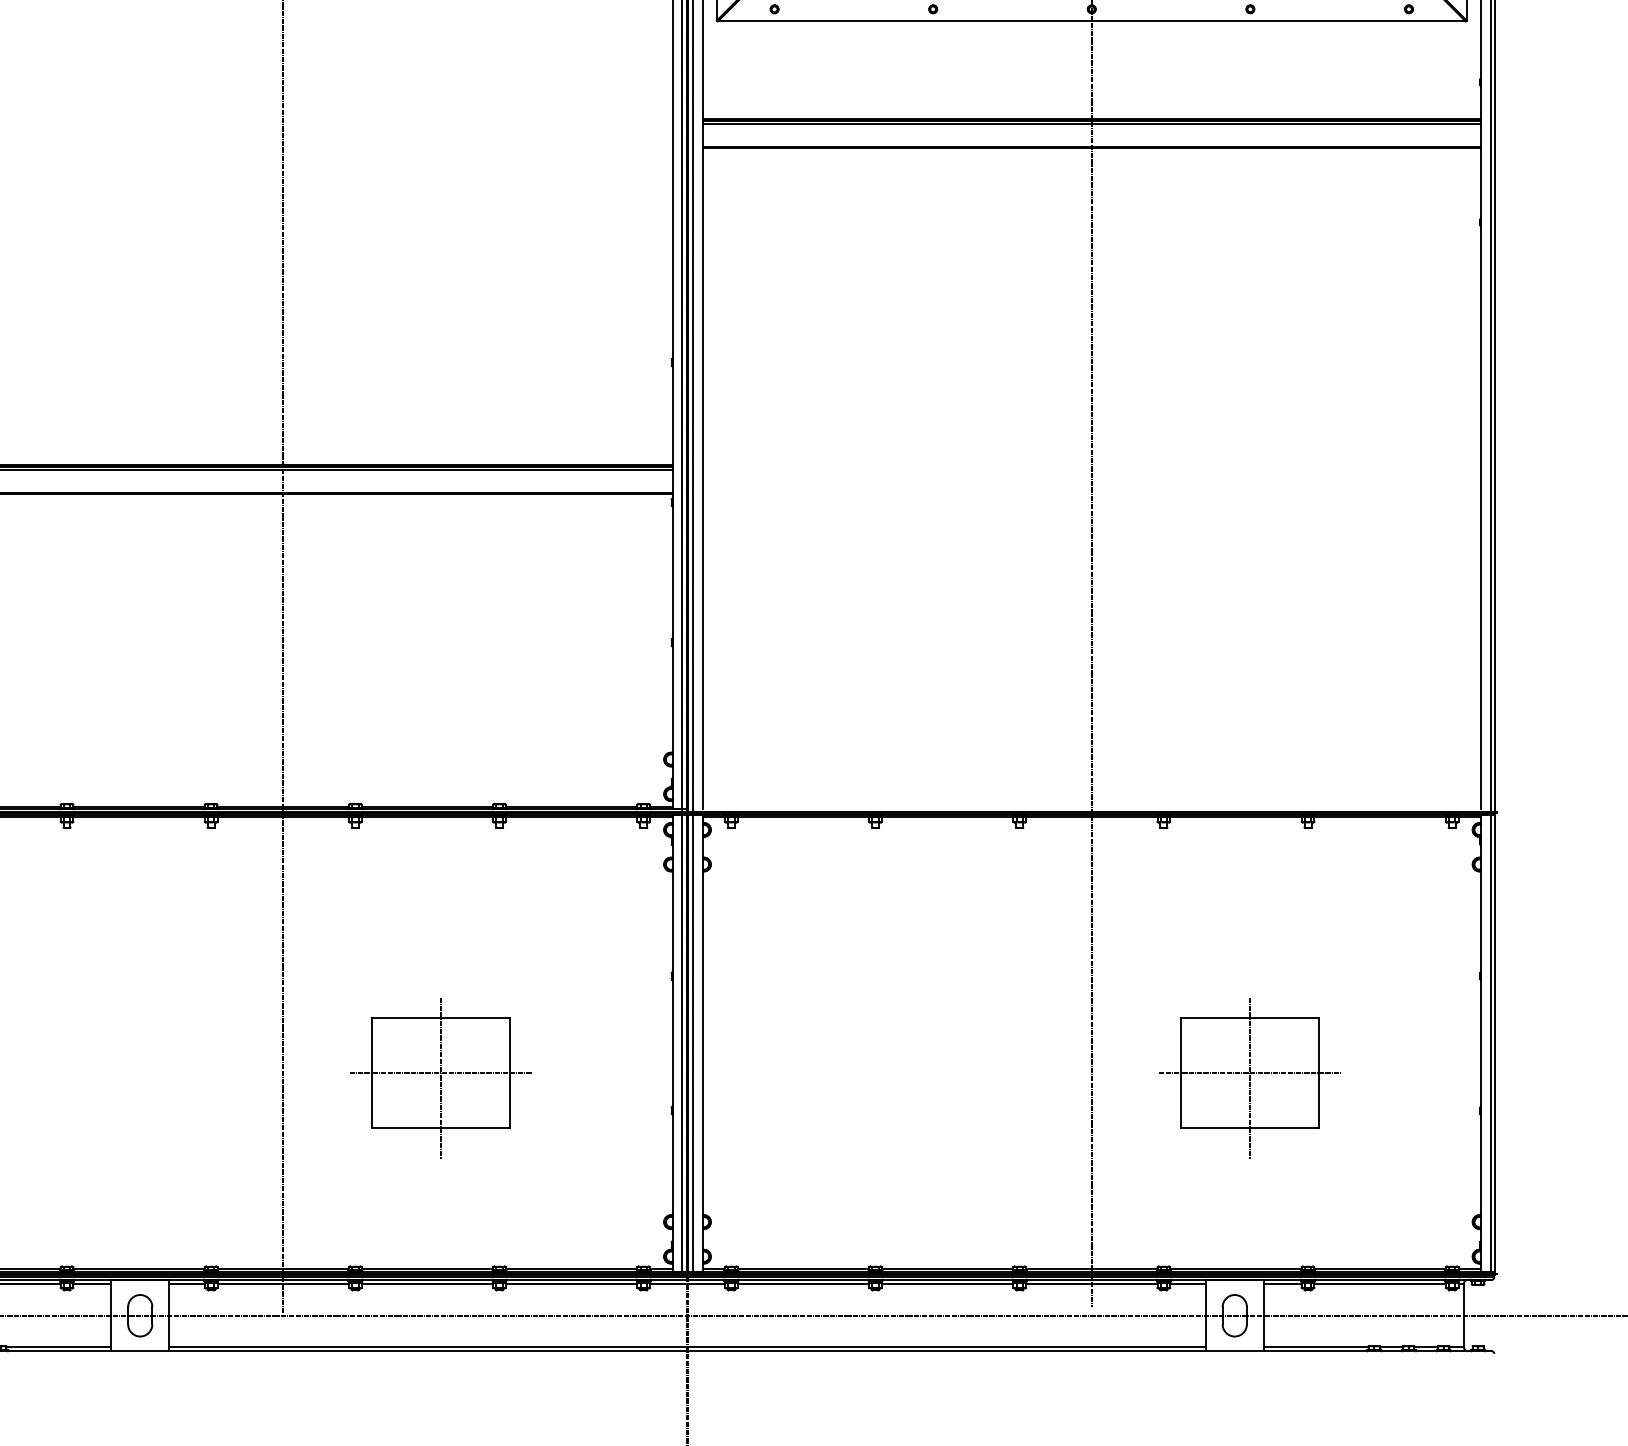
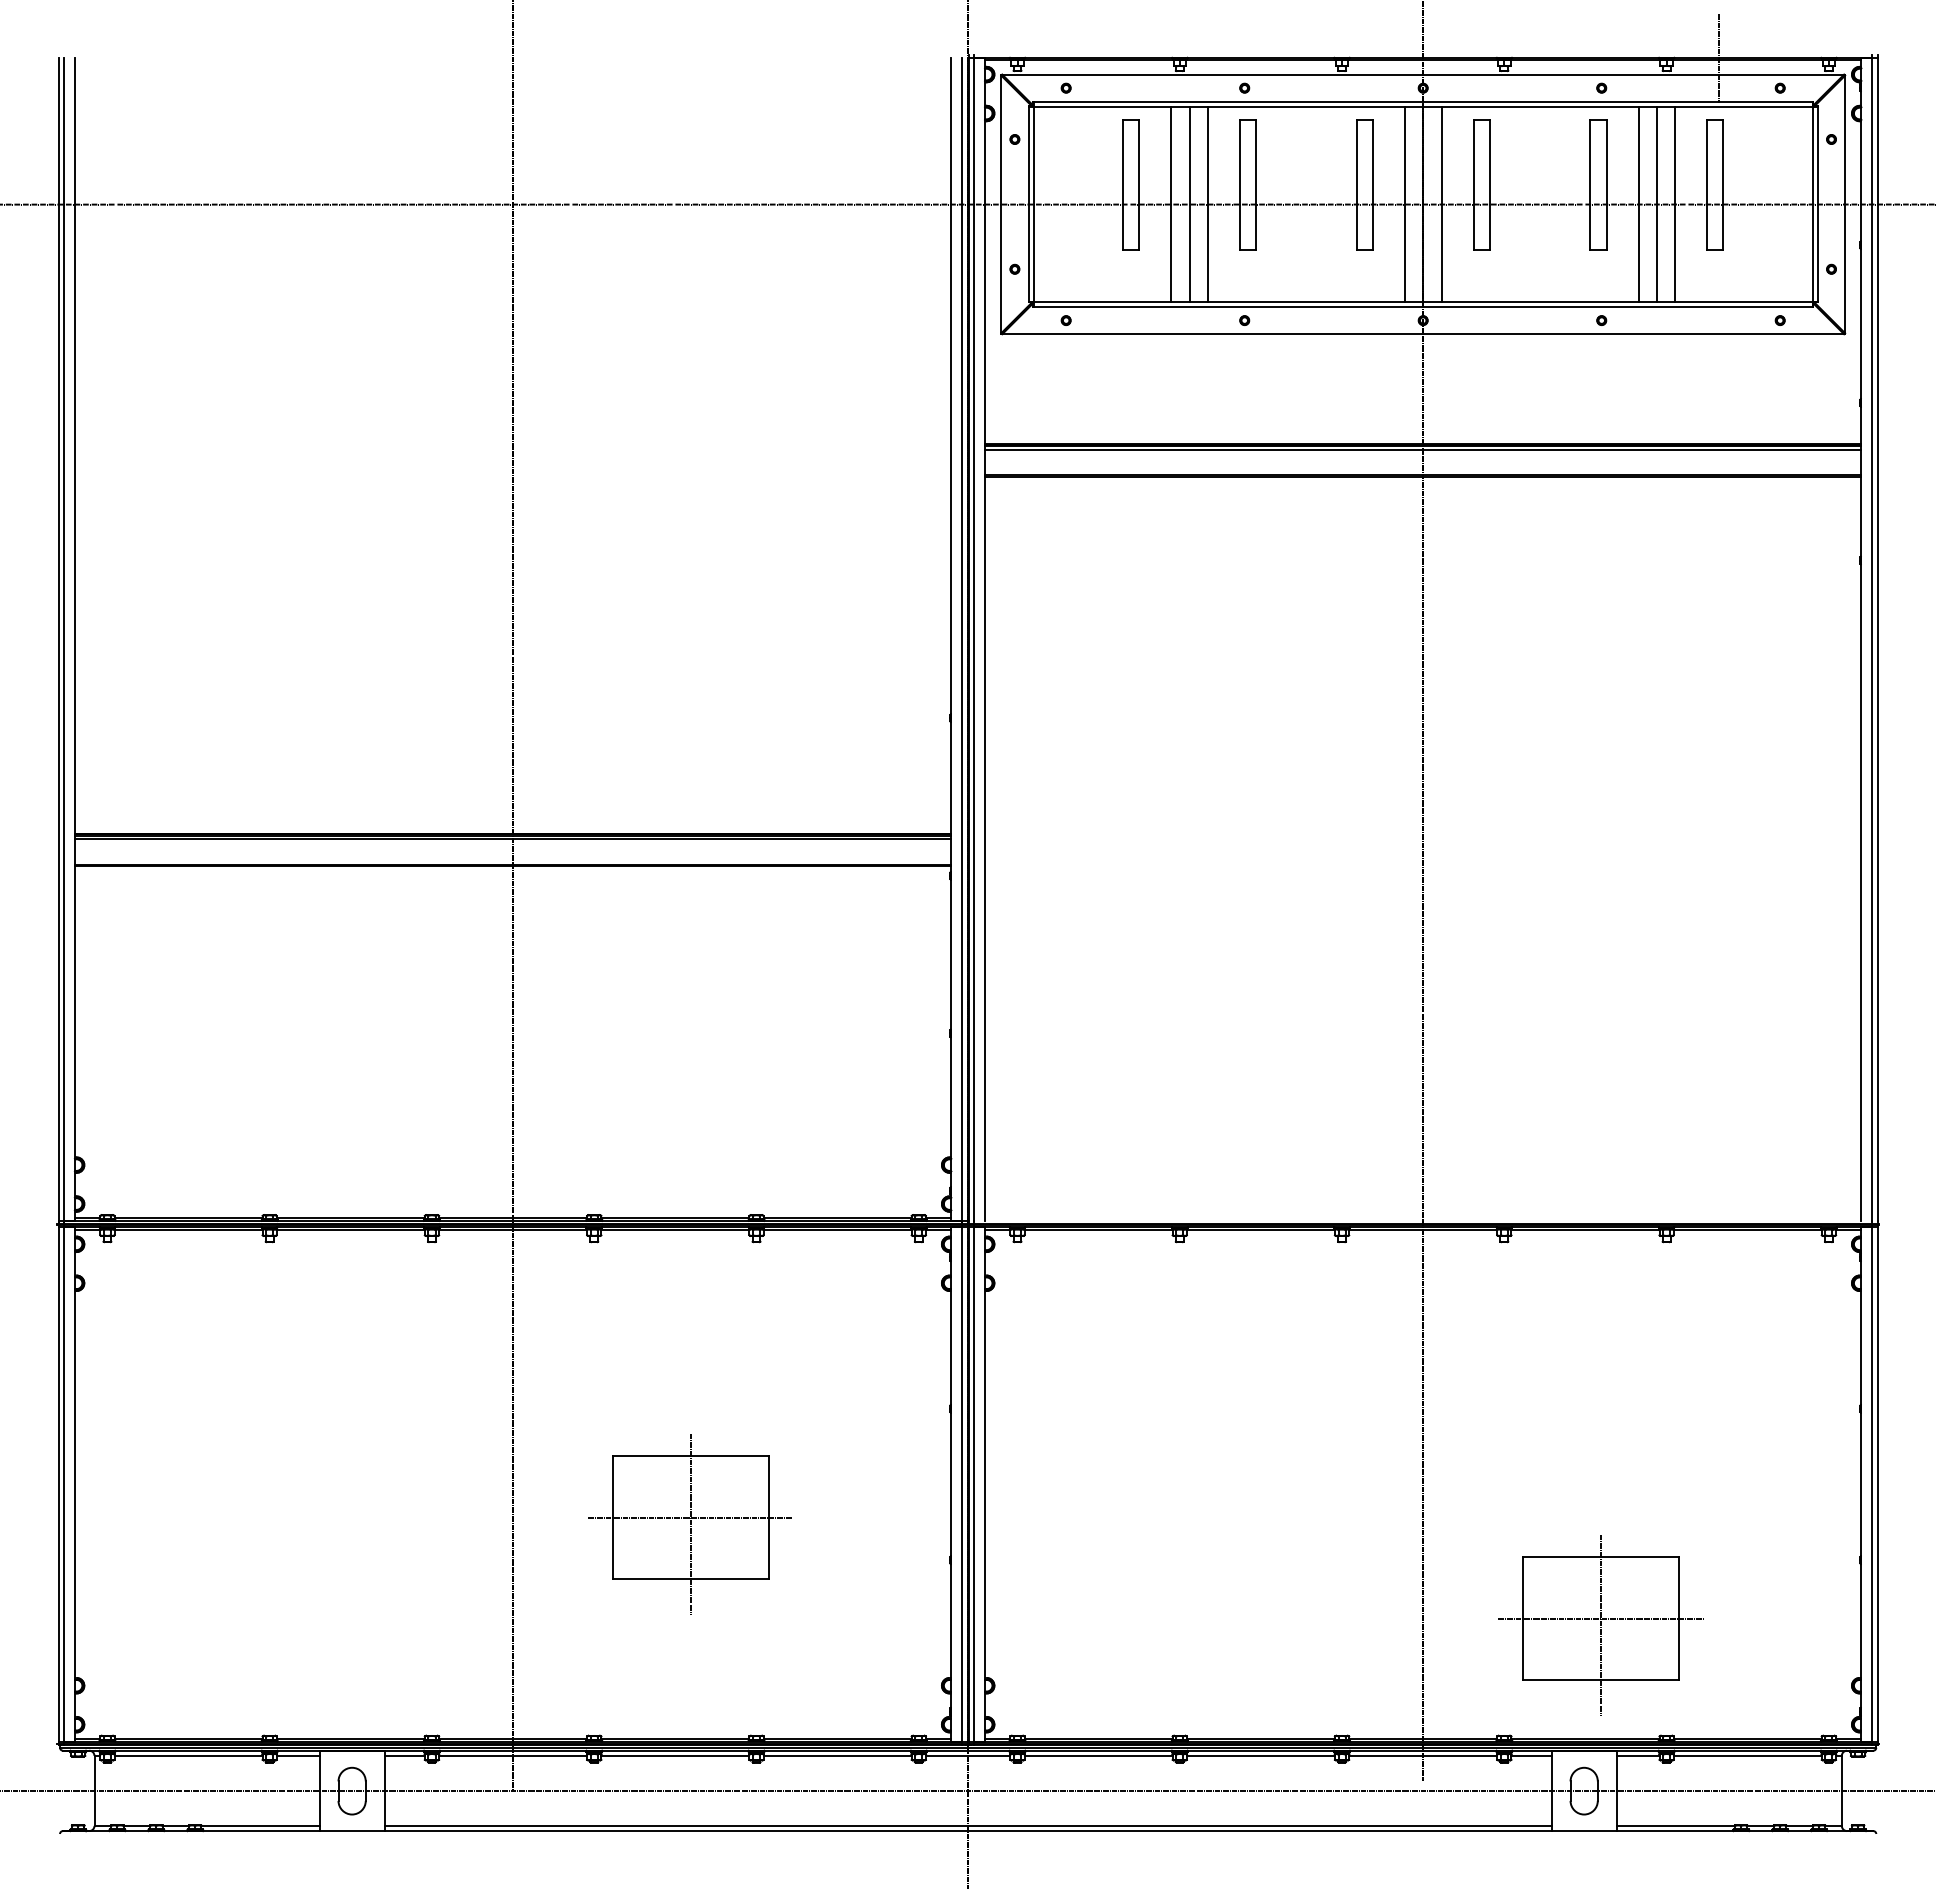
part: (1249, 1078) -> (1600, 1625), moved

